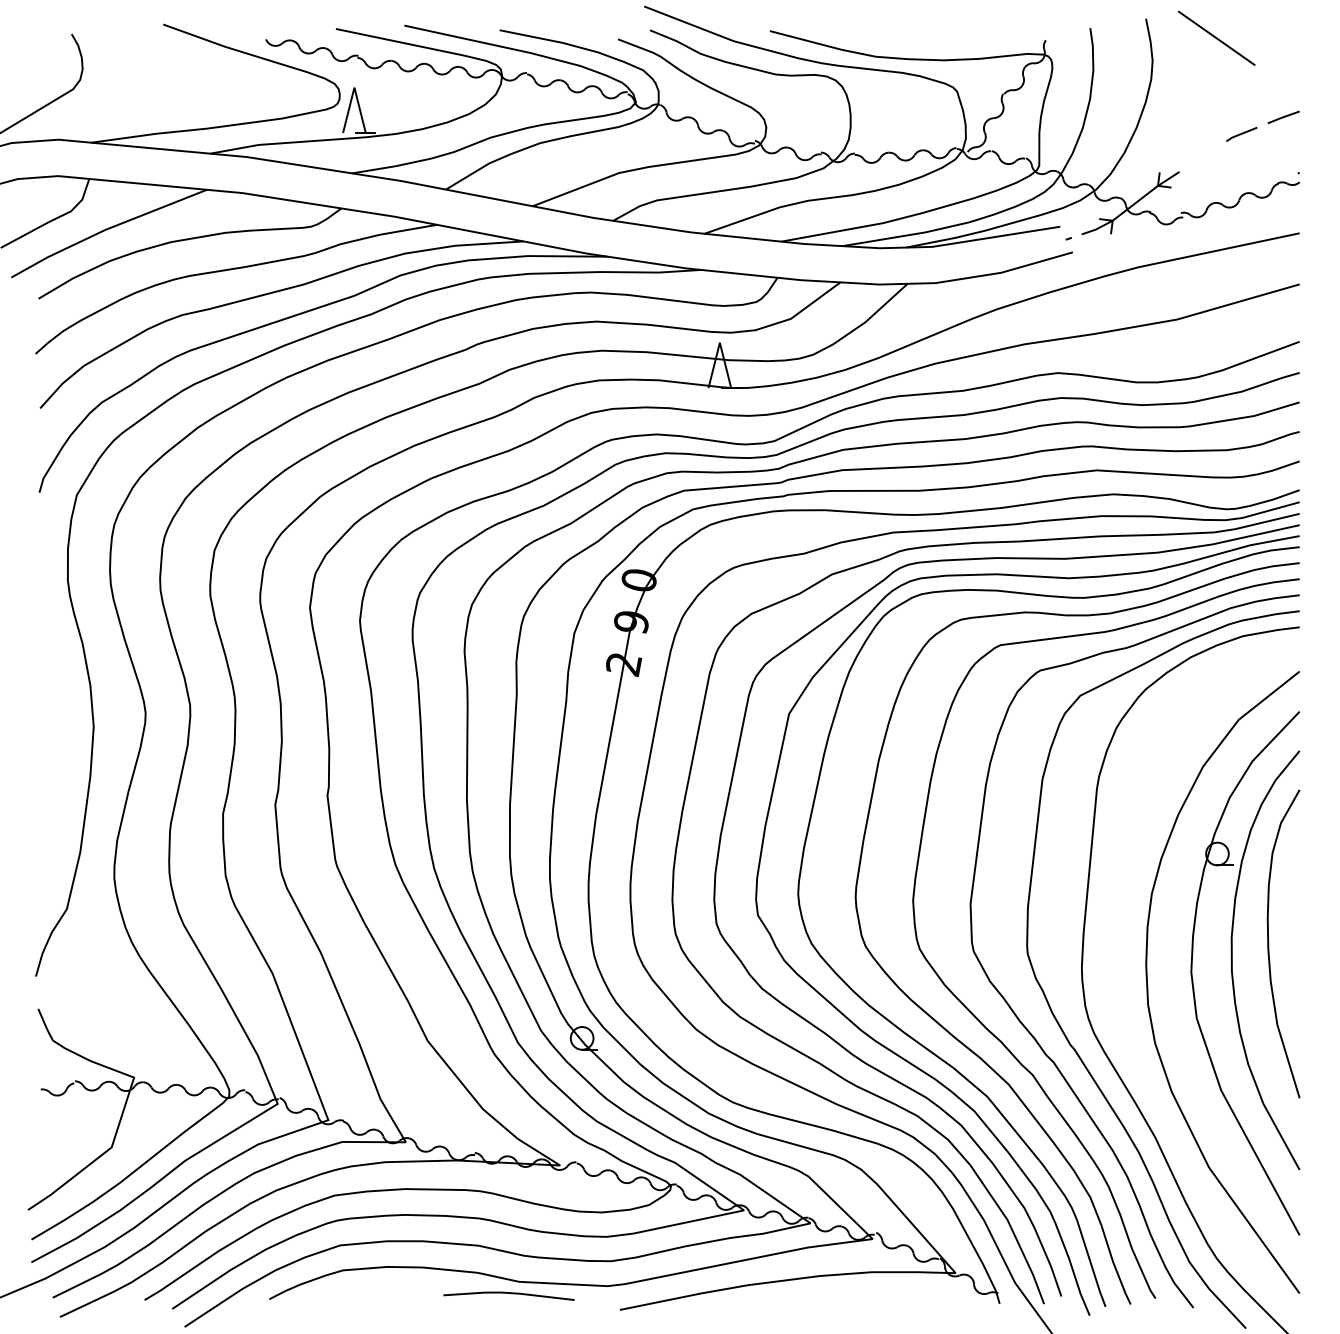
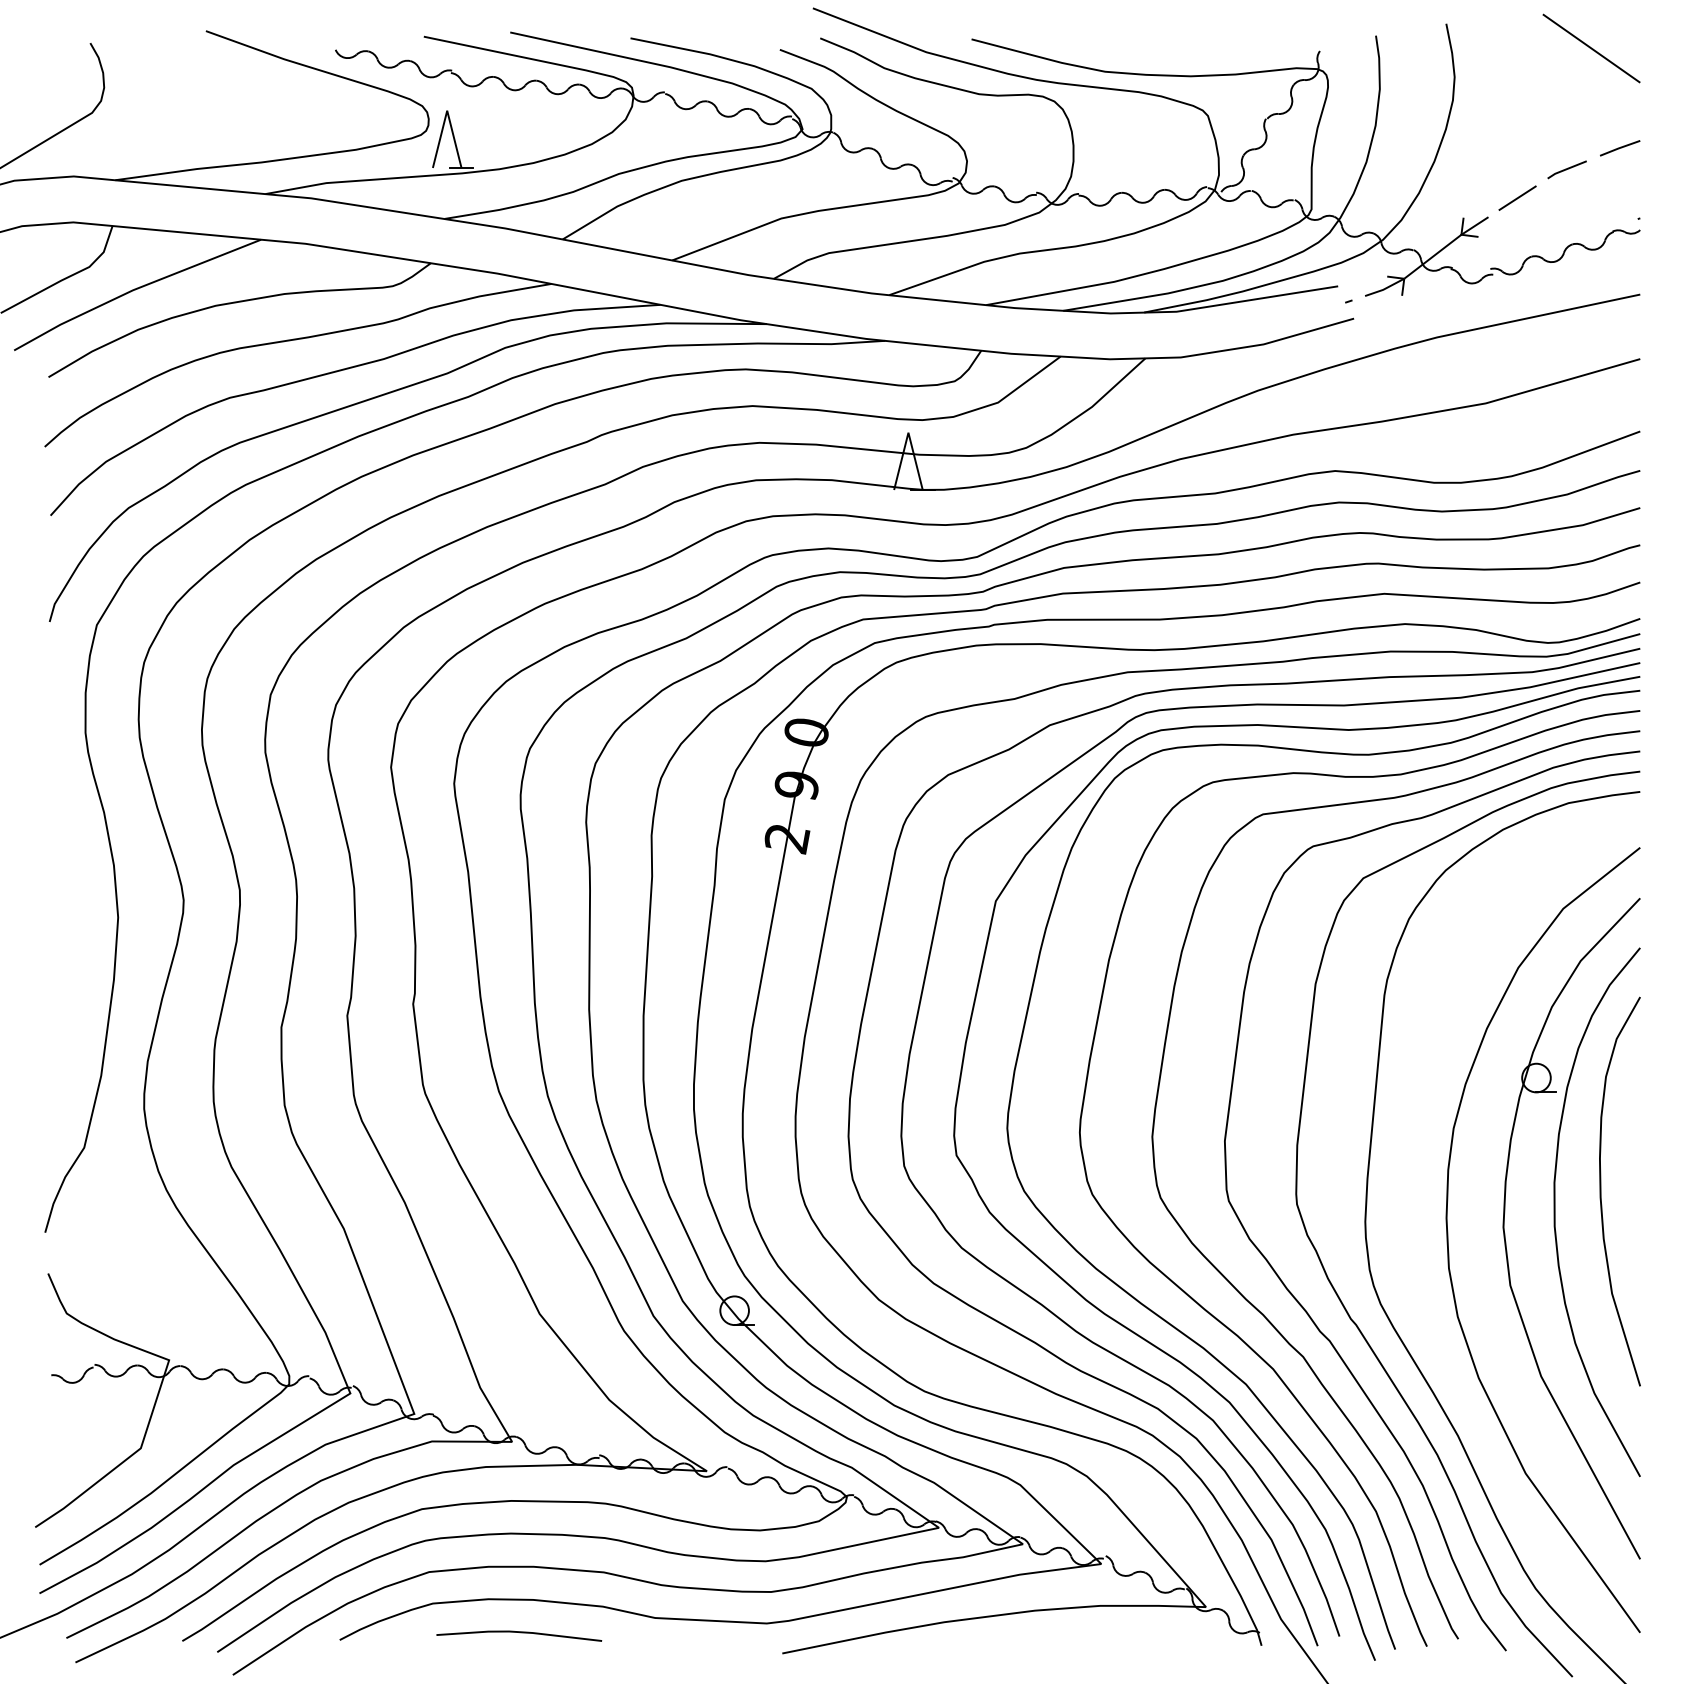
line: (1216, 38) -> (1591, 48), moved
line: (1202, 156) -> (1517, 197), added
line: (509, 1294) -> (519, 1633), moved

